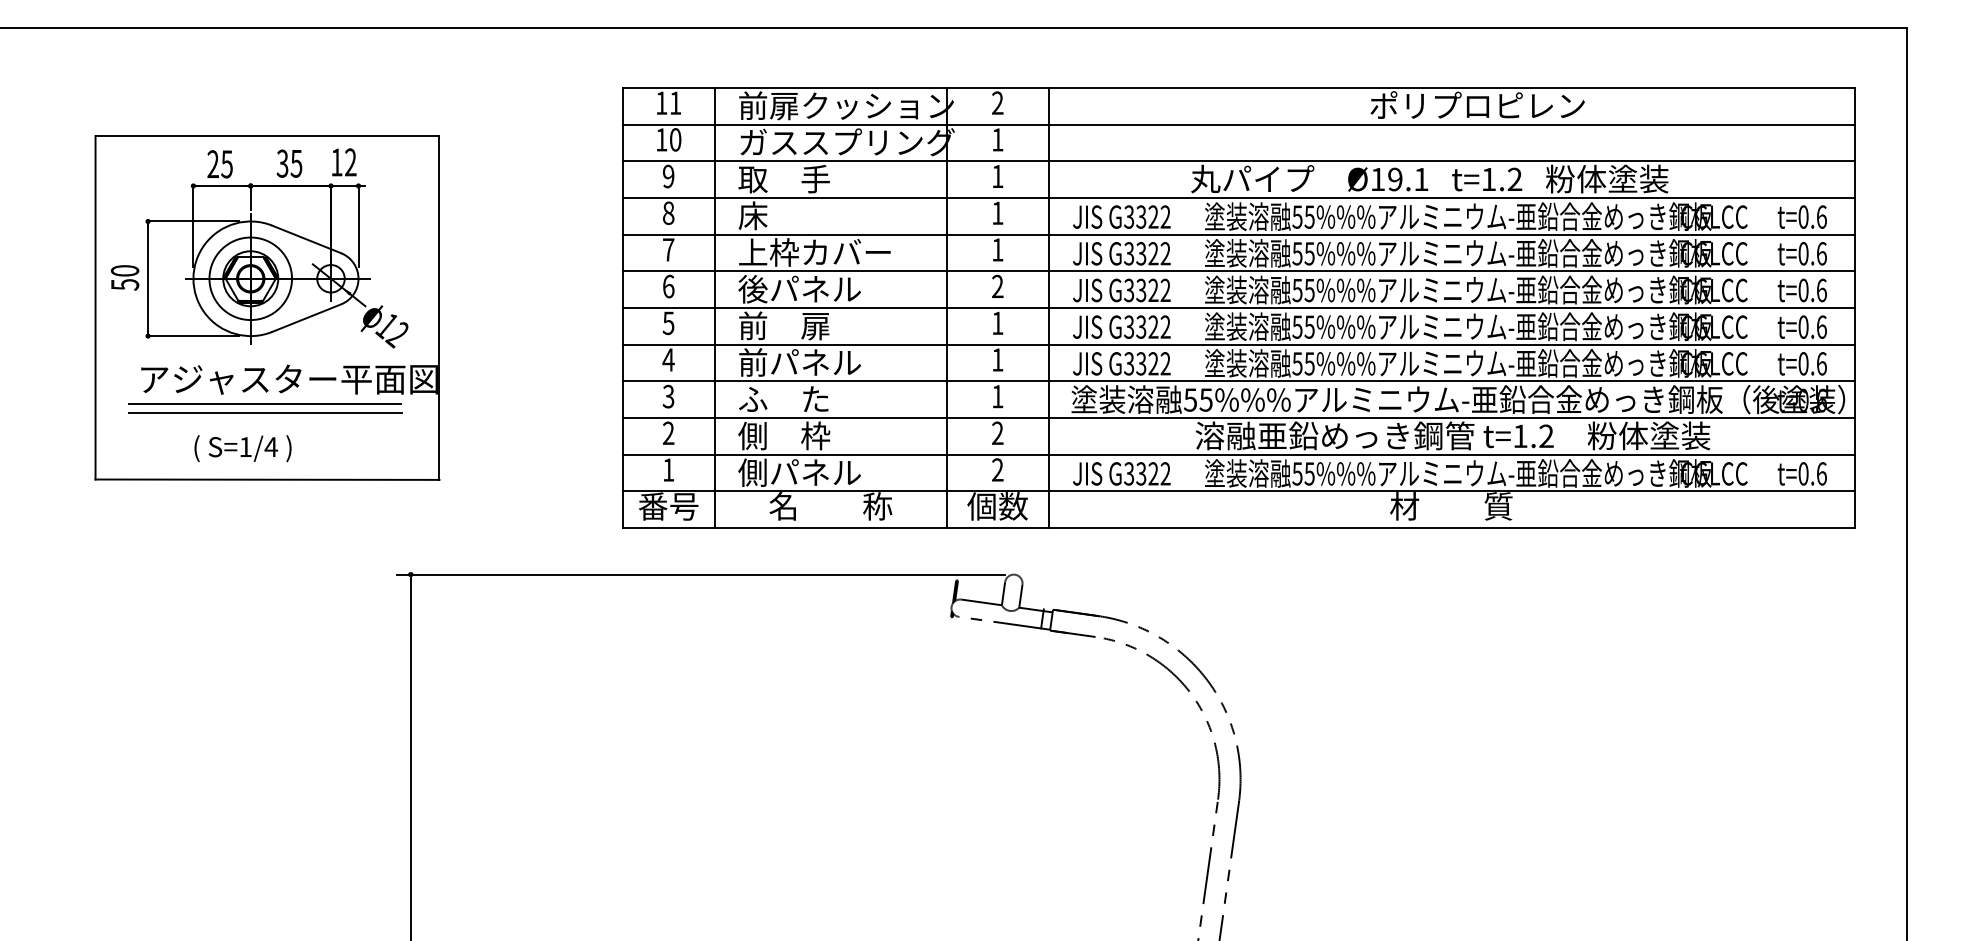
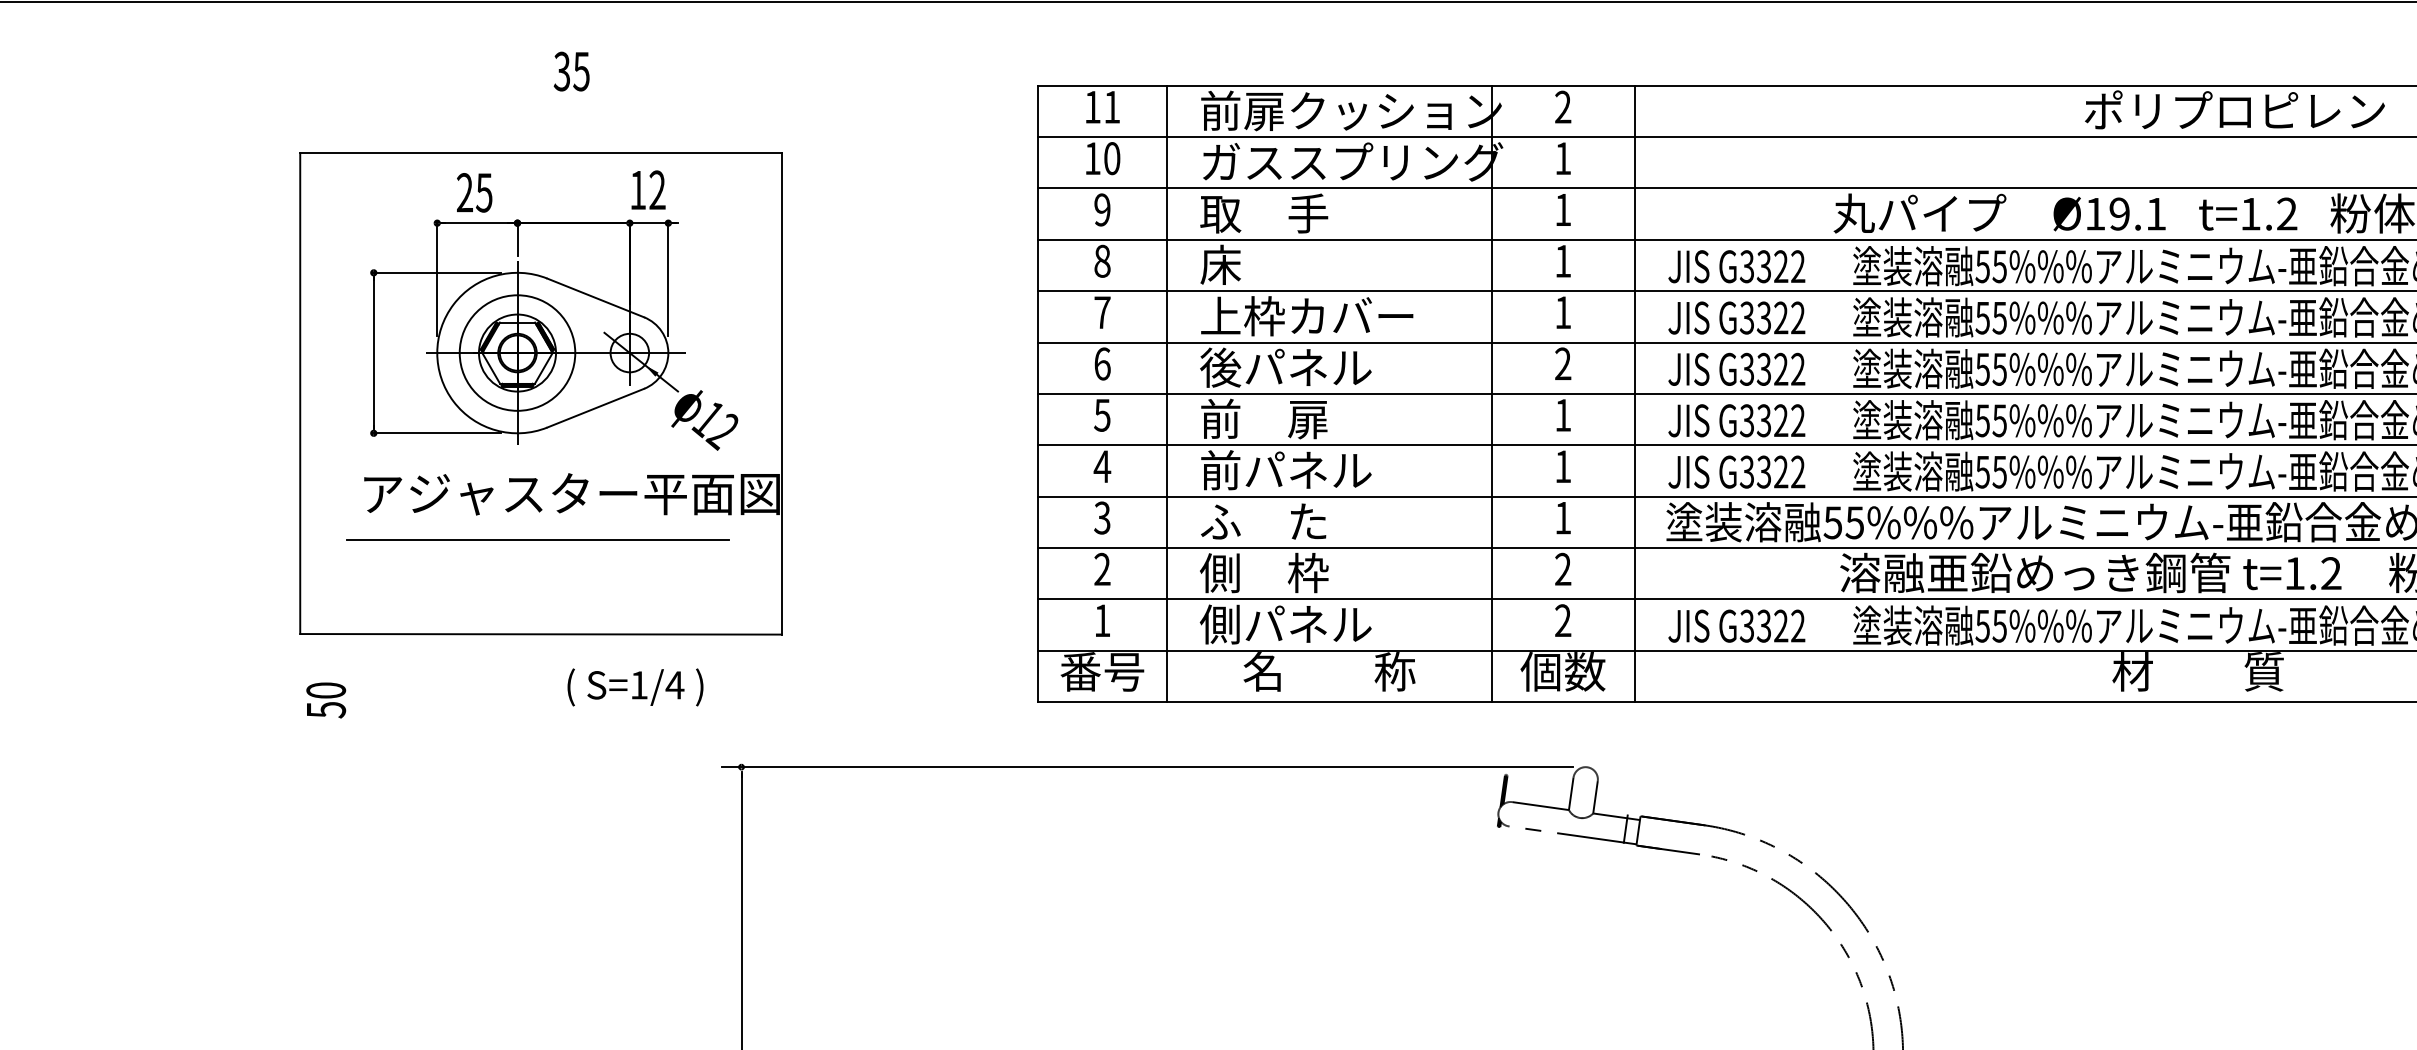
text: (289, 163) -> (571, 71), moved
text: (125, 277) -> (326, 699), moved
line: (264, 404) -> (536, 529), removed
text: (242, 448) -> (634, 687), moved

